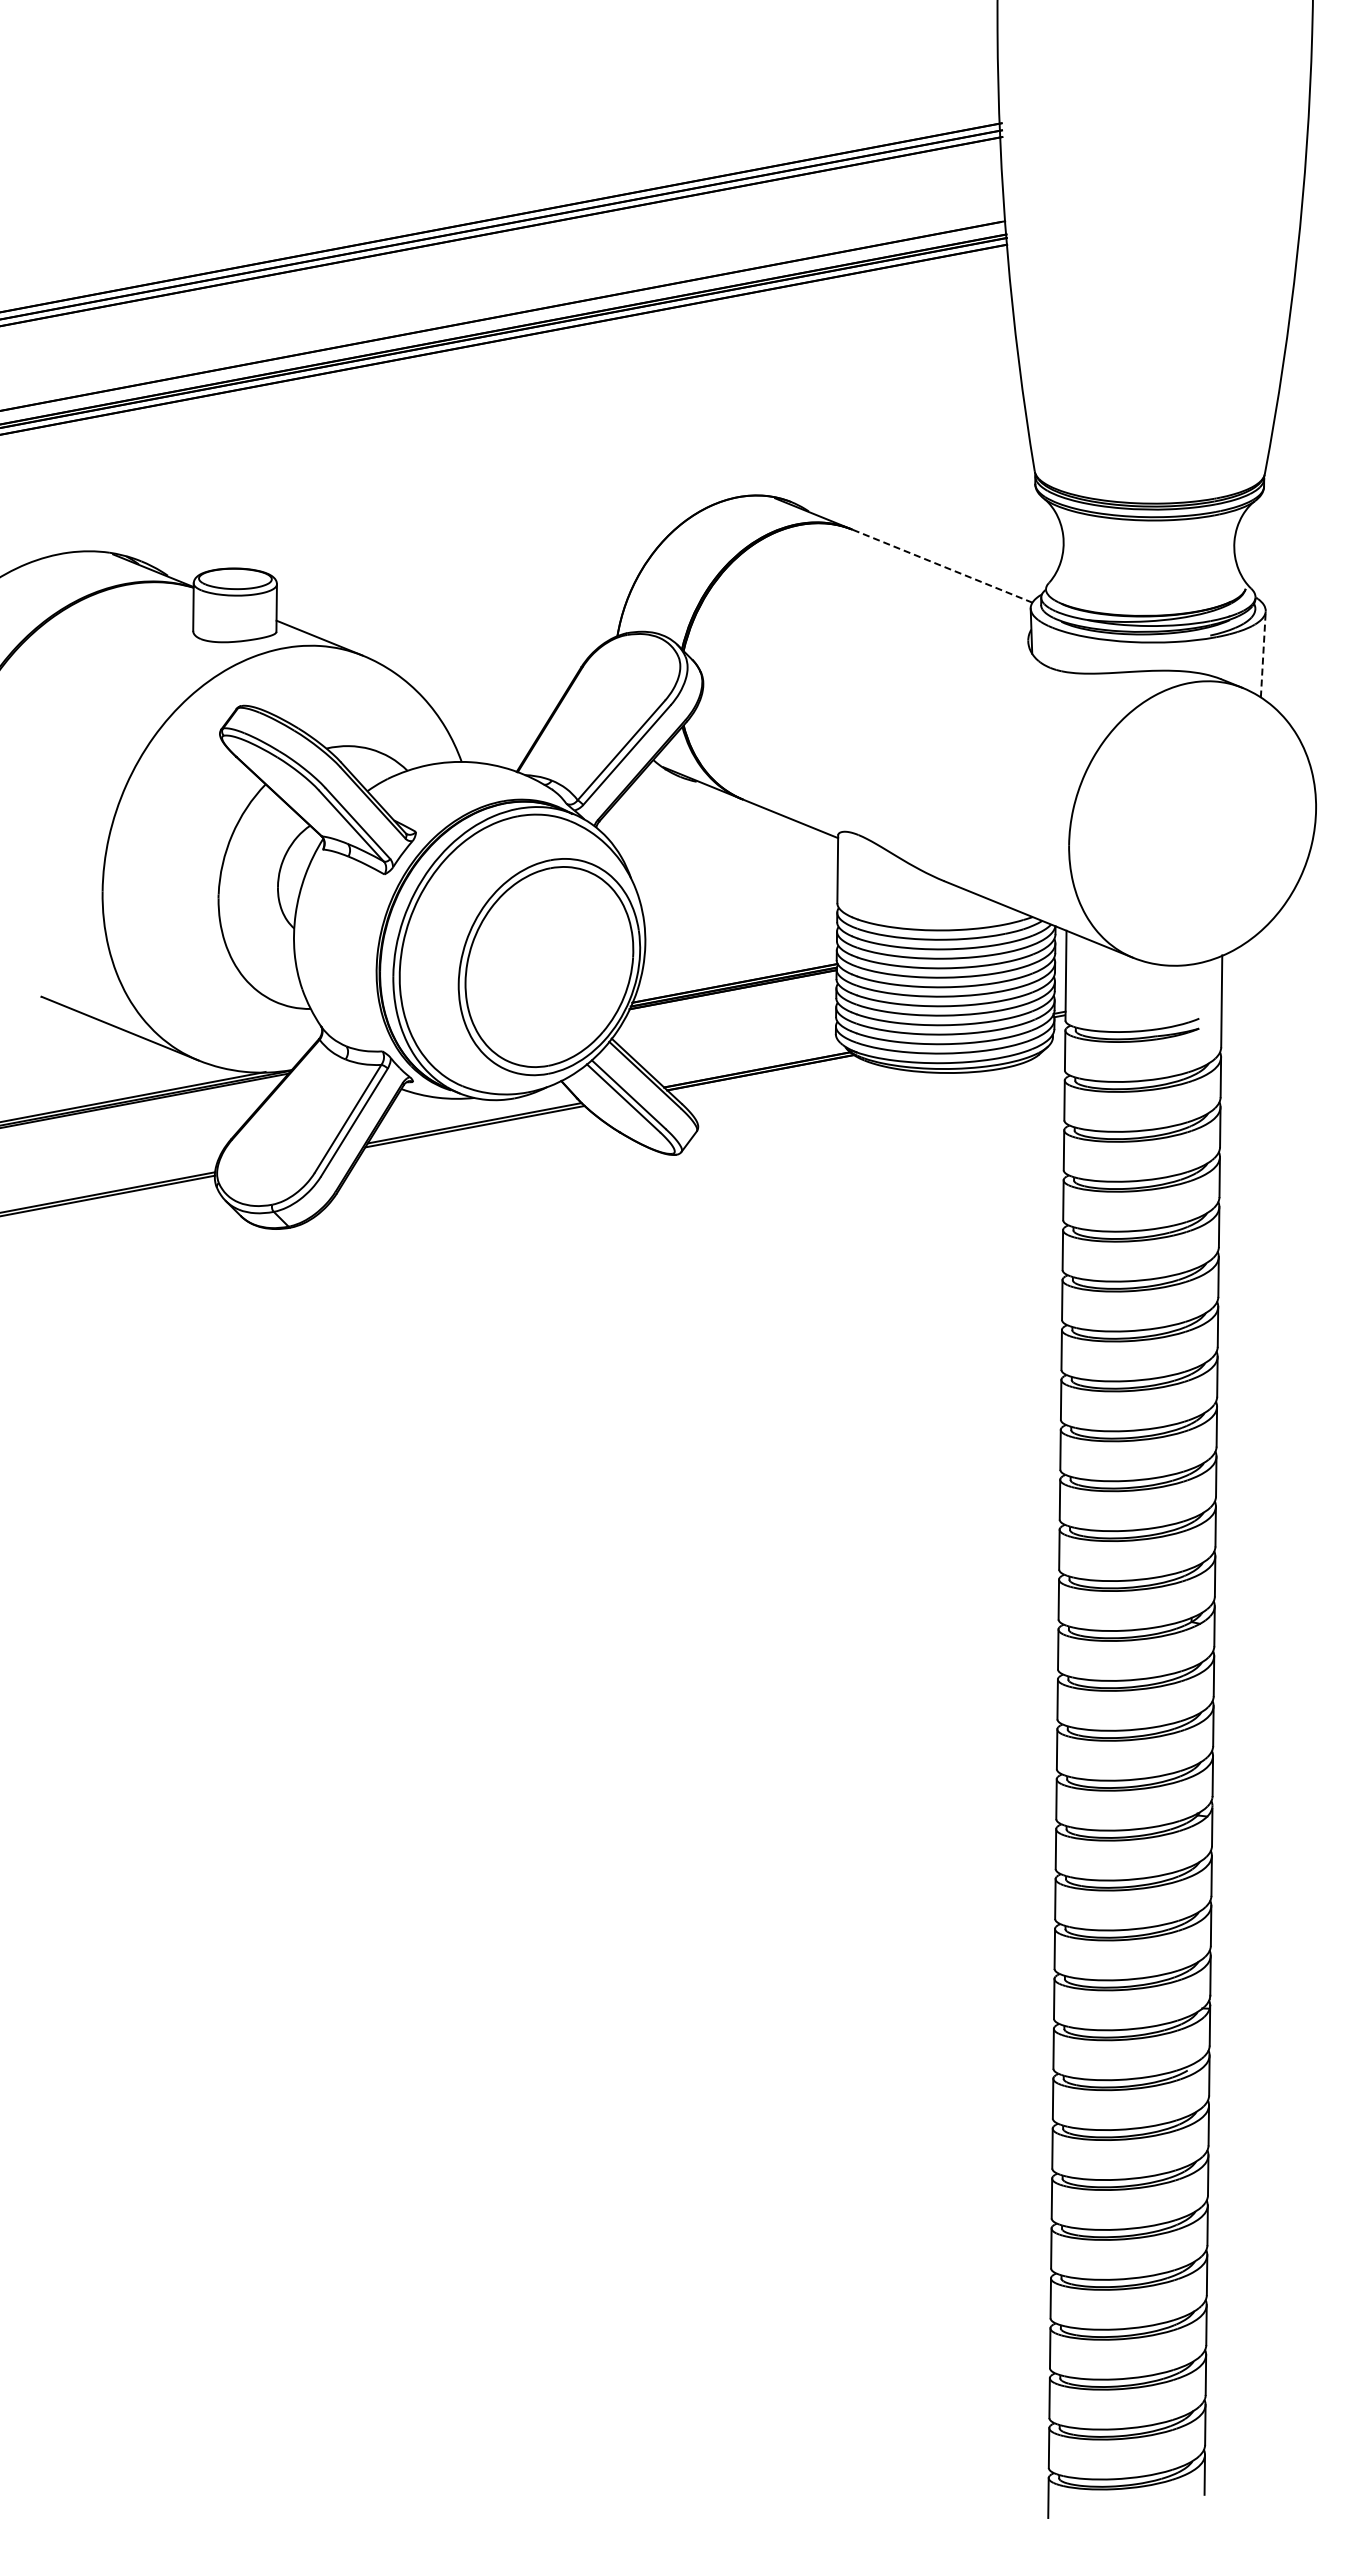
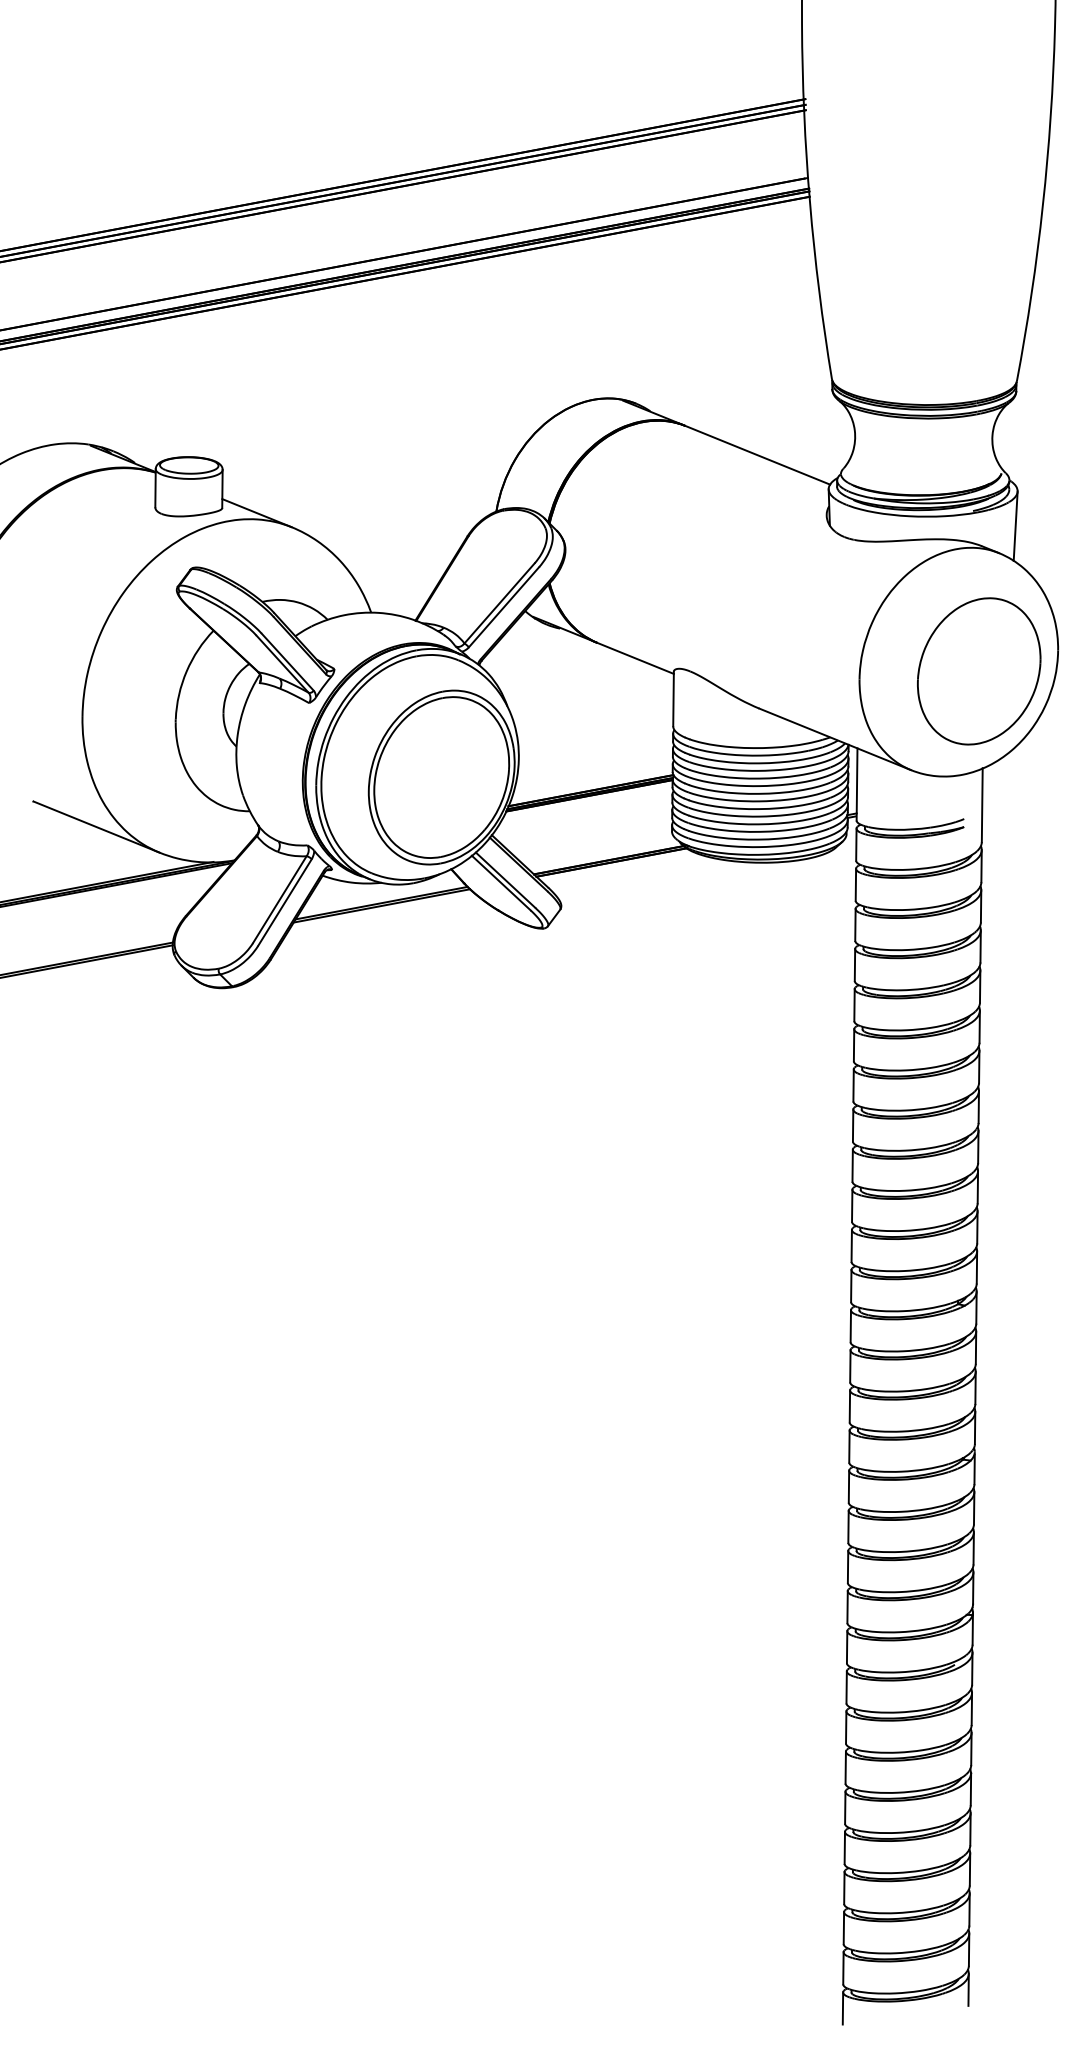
line: (942, 566) -> (757, 455), dashed -> solid
line: (1263, 653) -> (1015, 525), dashed -> solid
part: (1217, 834) -> (978, 670), added

